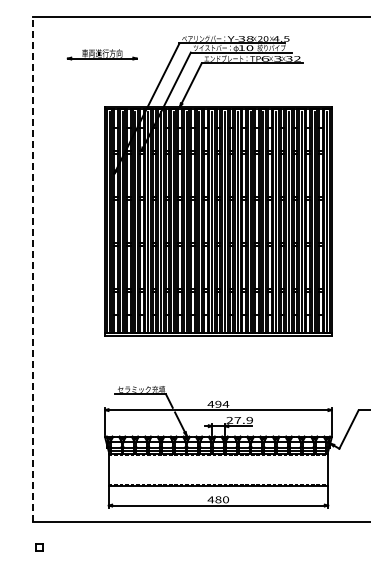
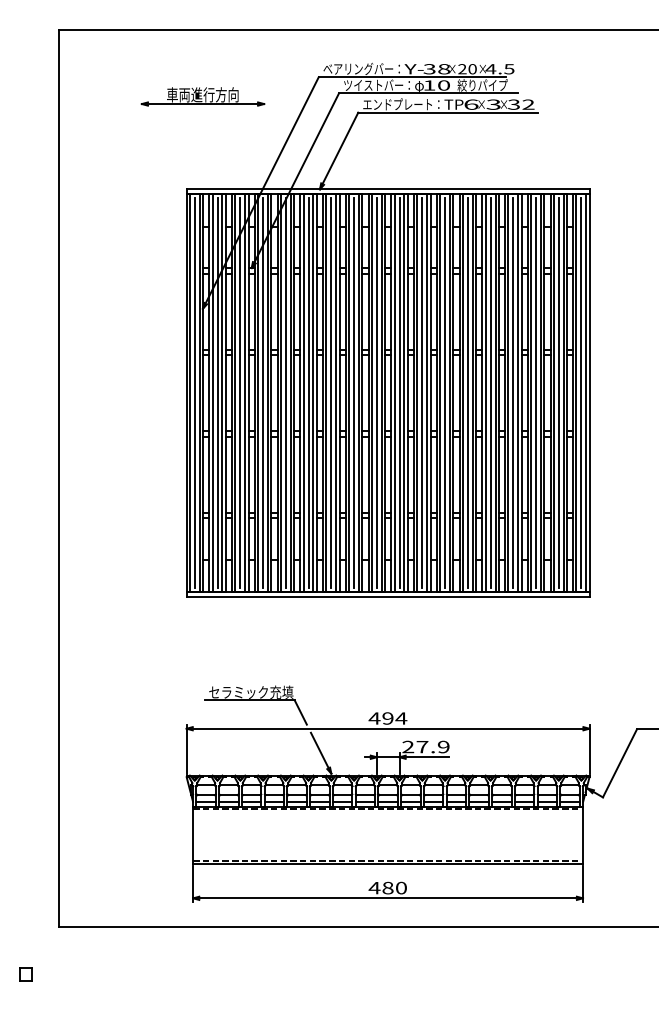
part: (101, 54) -> (201, 96), moved
line: (33, 268) -> (59, 477), dashed -> solid
part: (39, 547) -> (25, 974), moved

